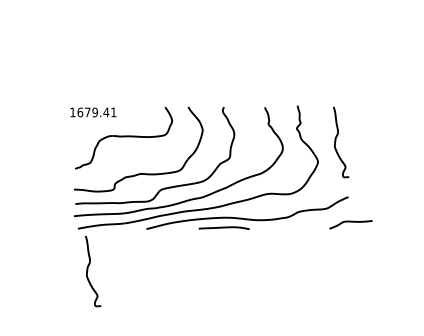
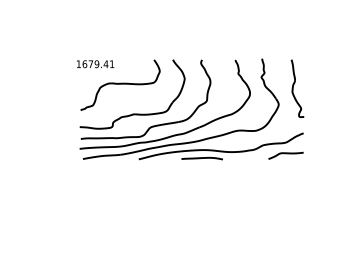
curve: (350, 222) -> (285, 153), moved
part: (93, 271) -> (95, 193), removed

